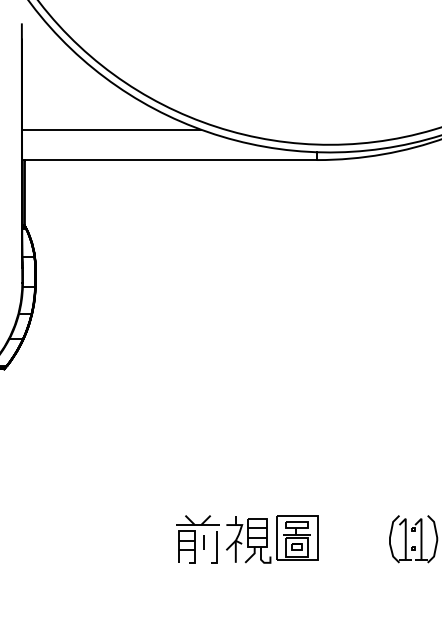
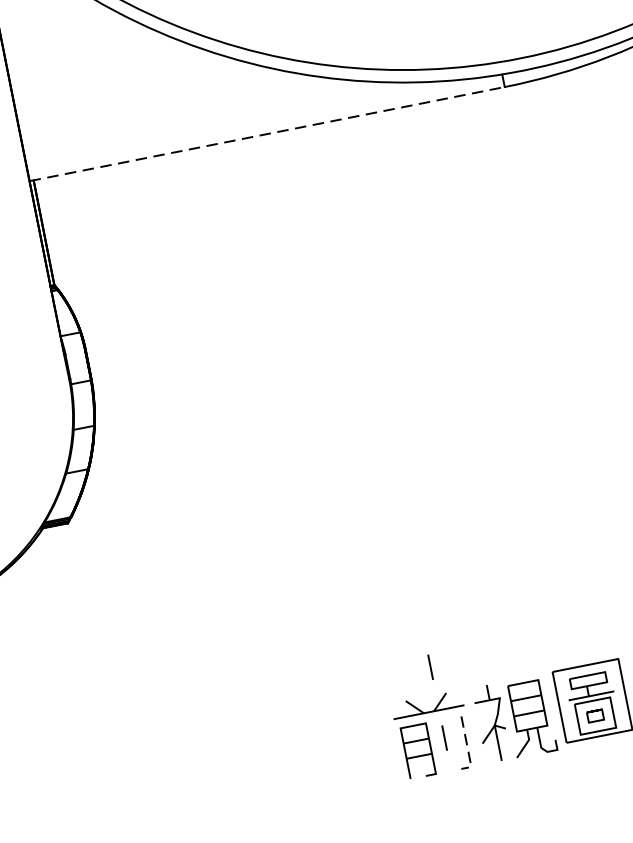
line: (111, 129) -> (163, 103), removed
line: (169, 160) -> (266, 134), solid -> dashed
line: (203, 498) -> (429, 667), added
line: (216, 551) -> (467, 748), solid -> dashed

